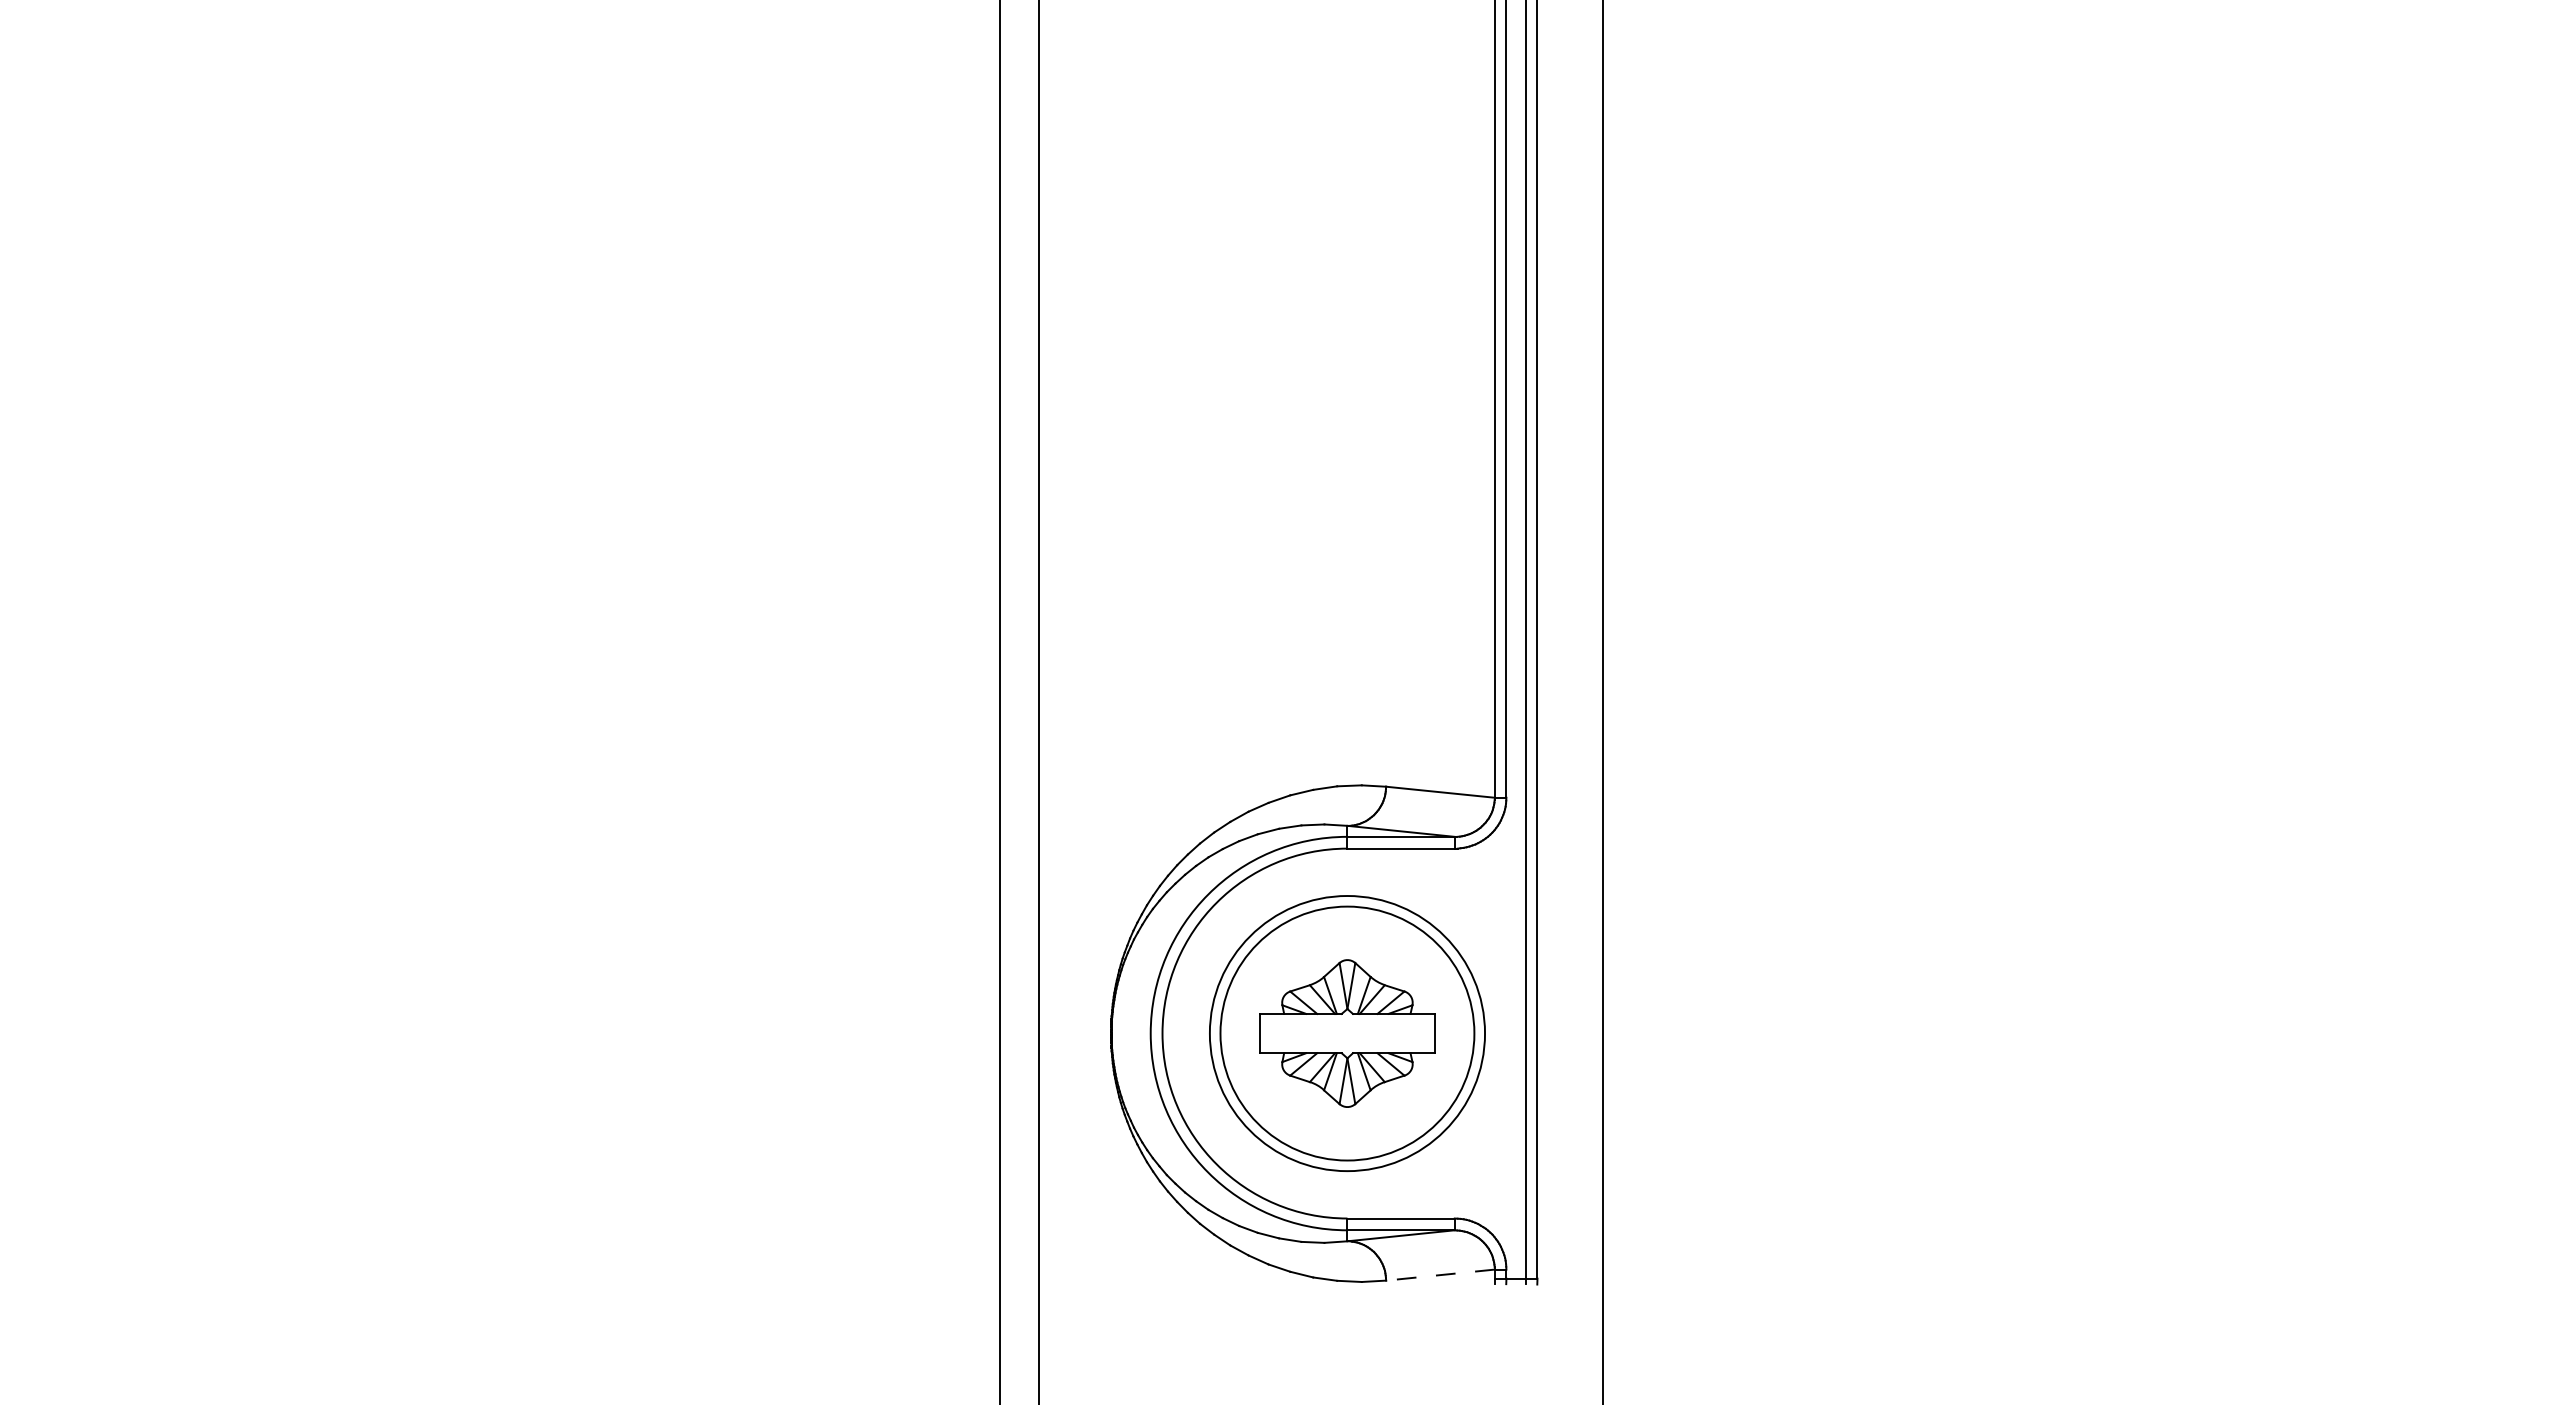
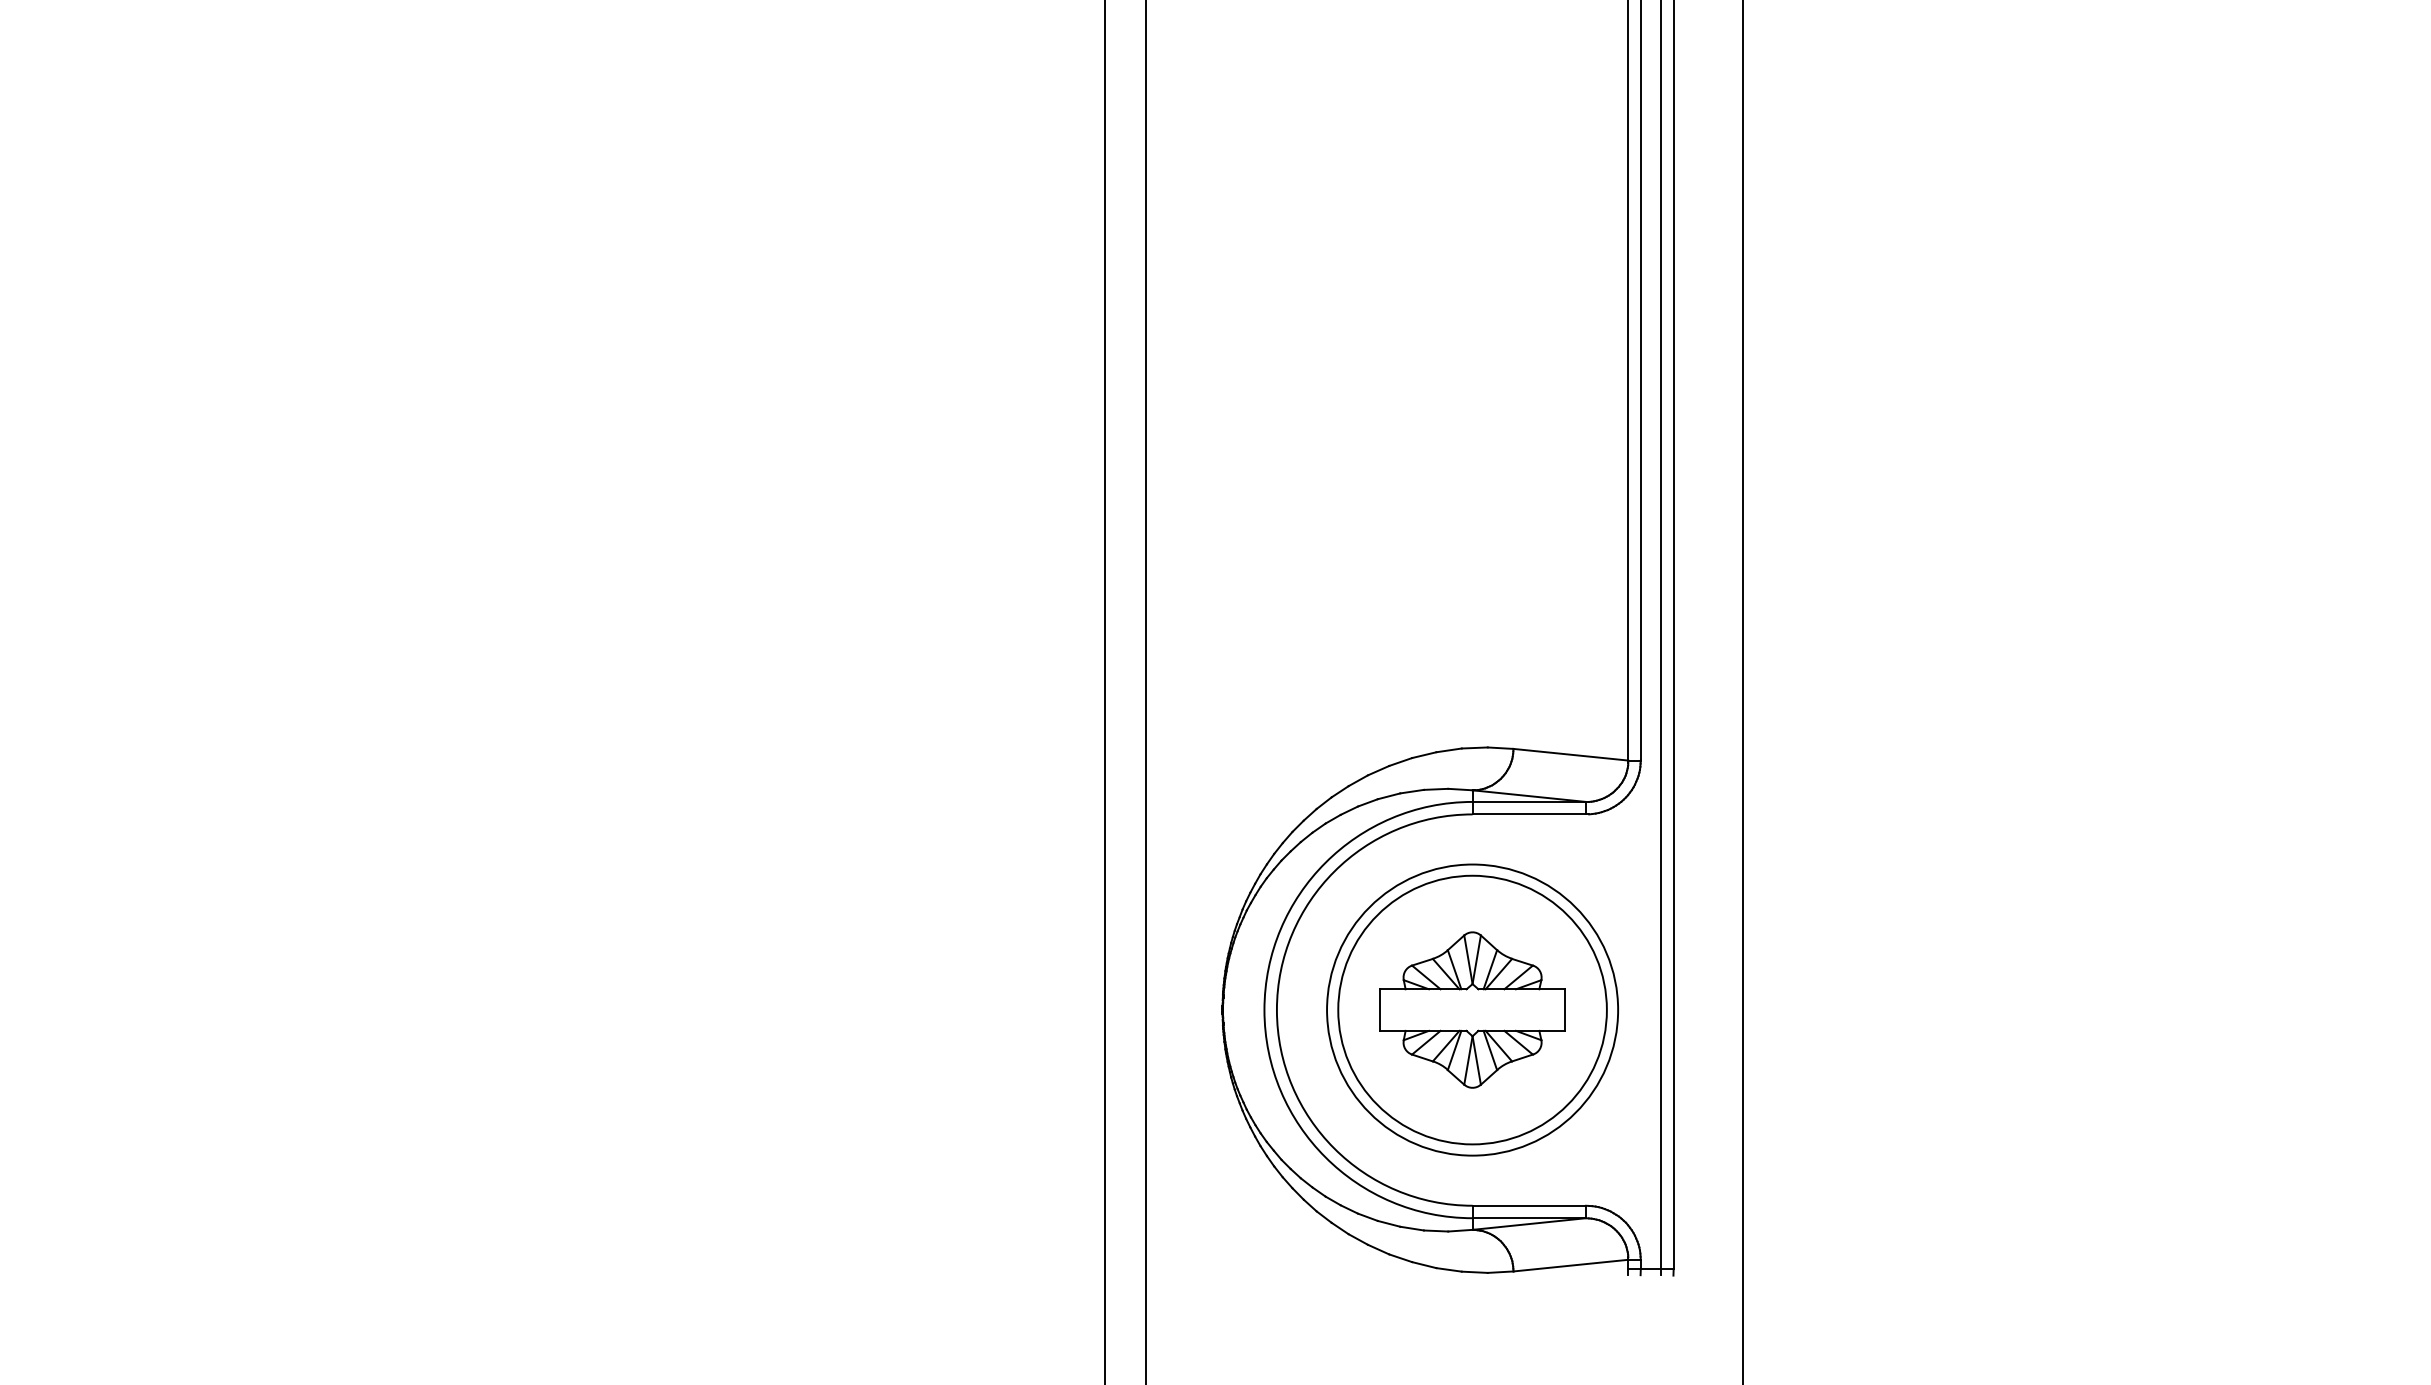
line: (1440, 1275) -> (1571, 1266), dashed -> solid

